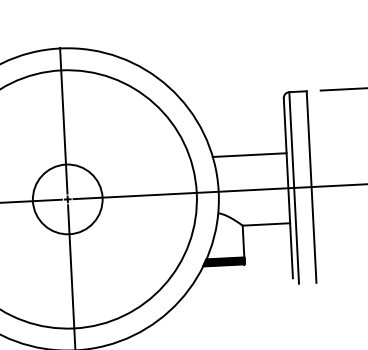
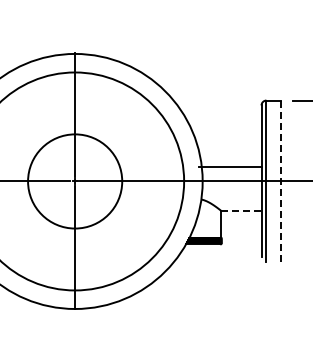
line: (249, 154) -> (230, 166), moved
line: (312, 187) -> (281, 181), solid -> dashed
circle: (66, 199) -> (74, 181), size x1.6
line: (266, 224) -> (241, 211), solid -> dashed

